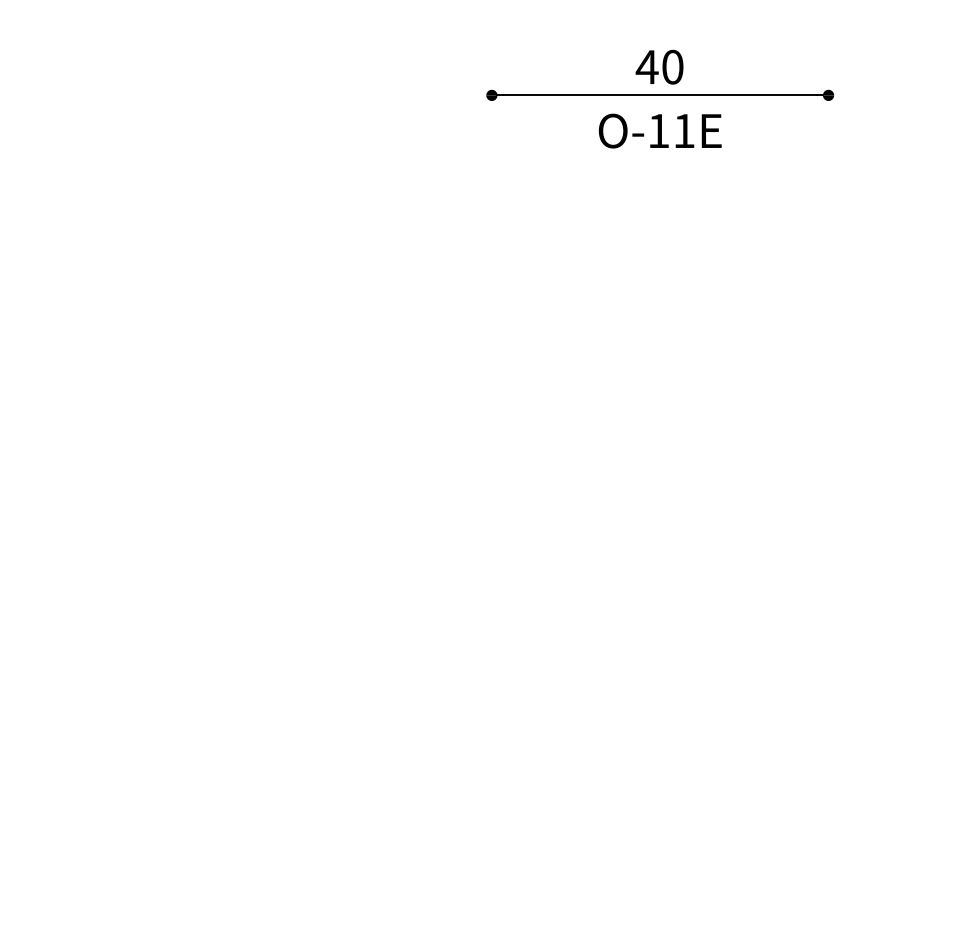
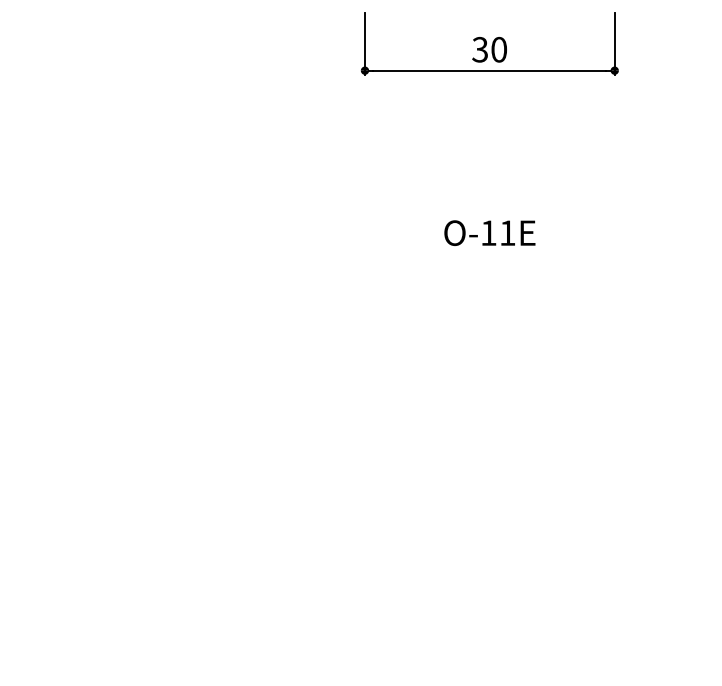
line: (491, 58) -> (364, 43), added
line: (828, 58) -> (614, 43), added
text: (646, 66) -> (479, 49), 40 -> 30
text: (659, 130) -> (489, 232), moved

